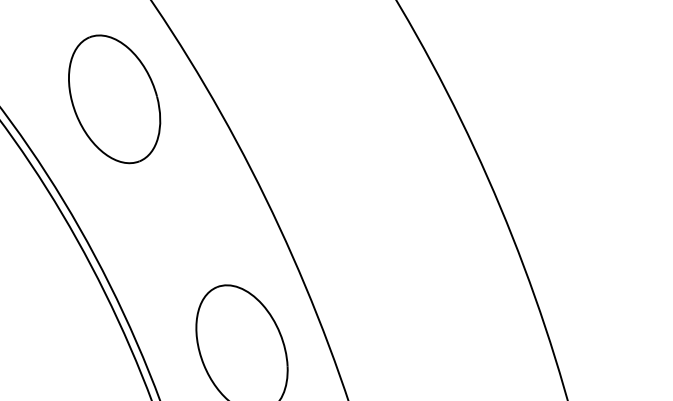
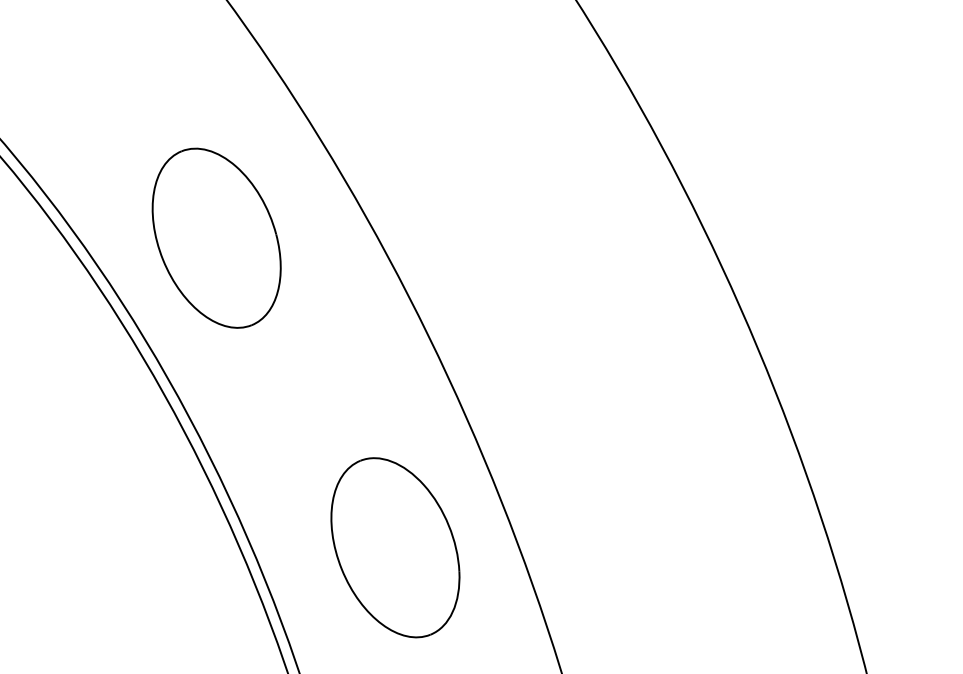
part: (114, 98) -> (216, 237), moved

